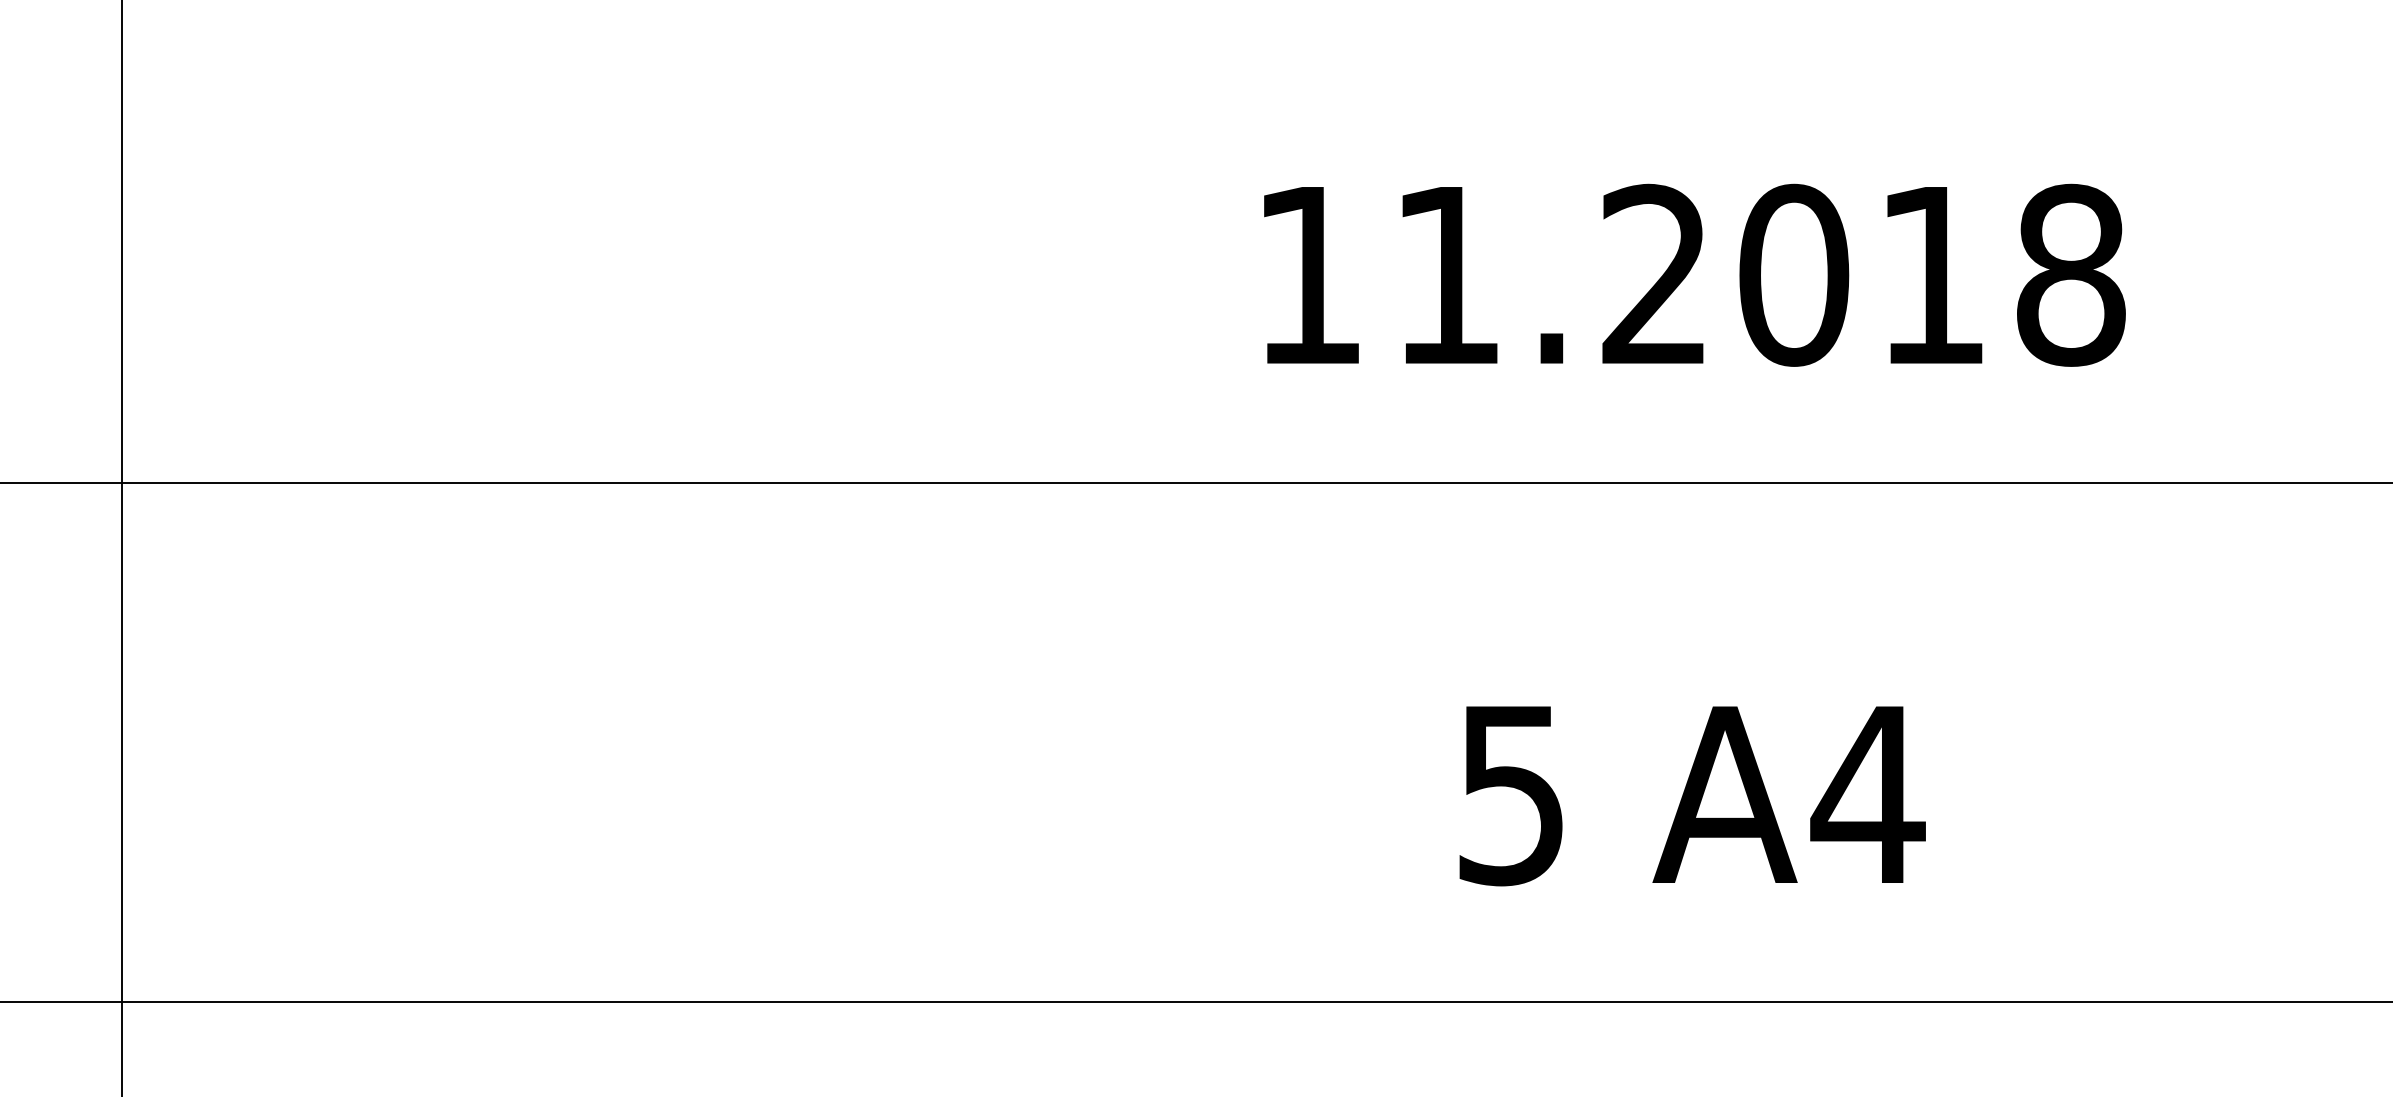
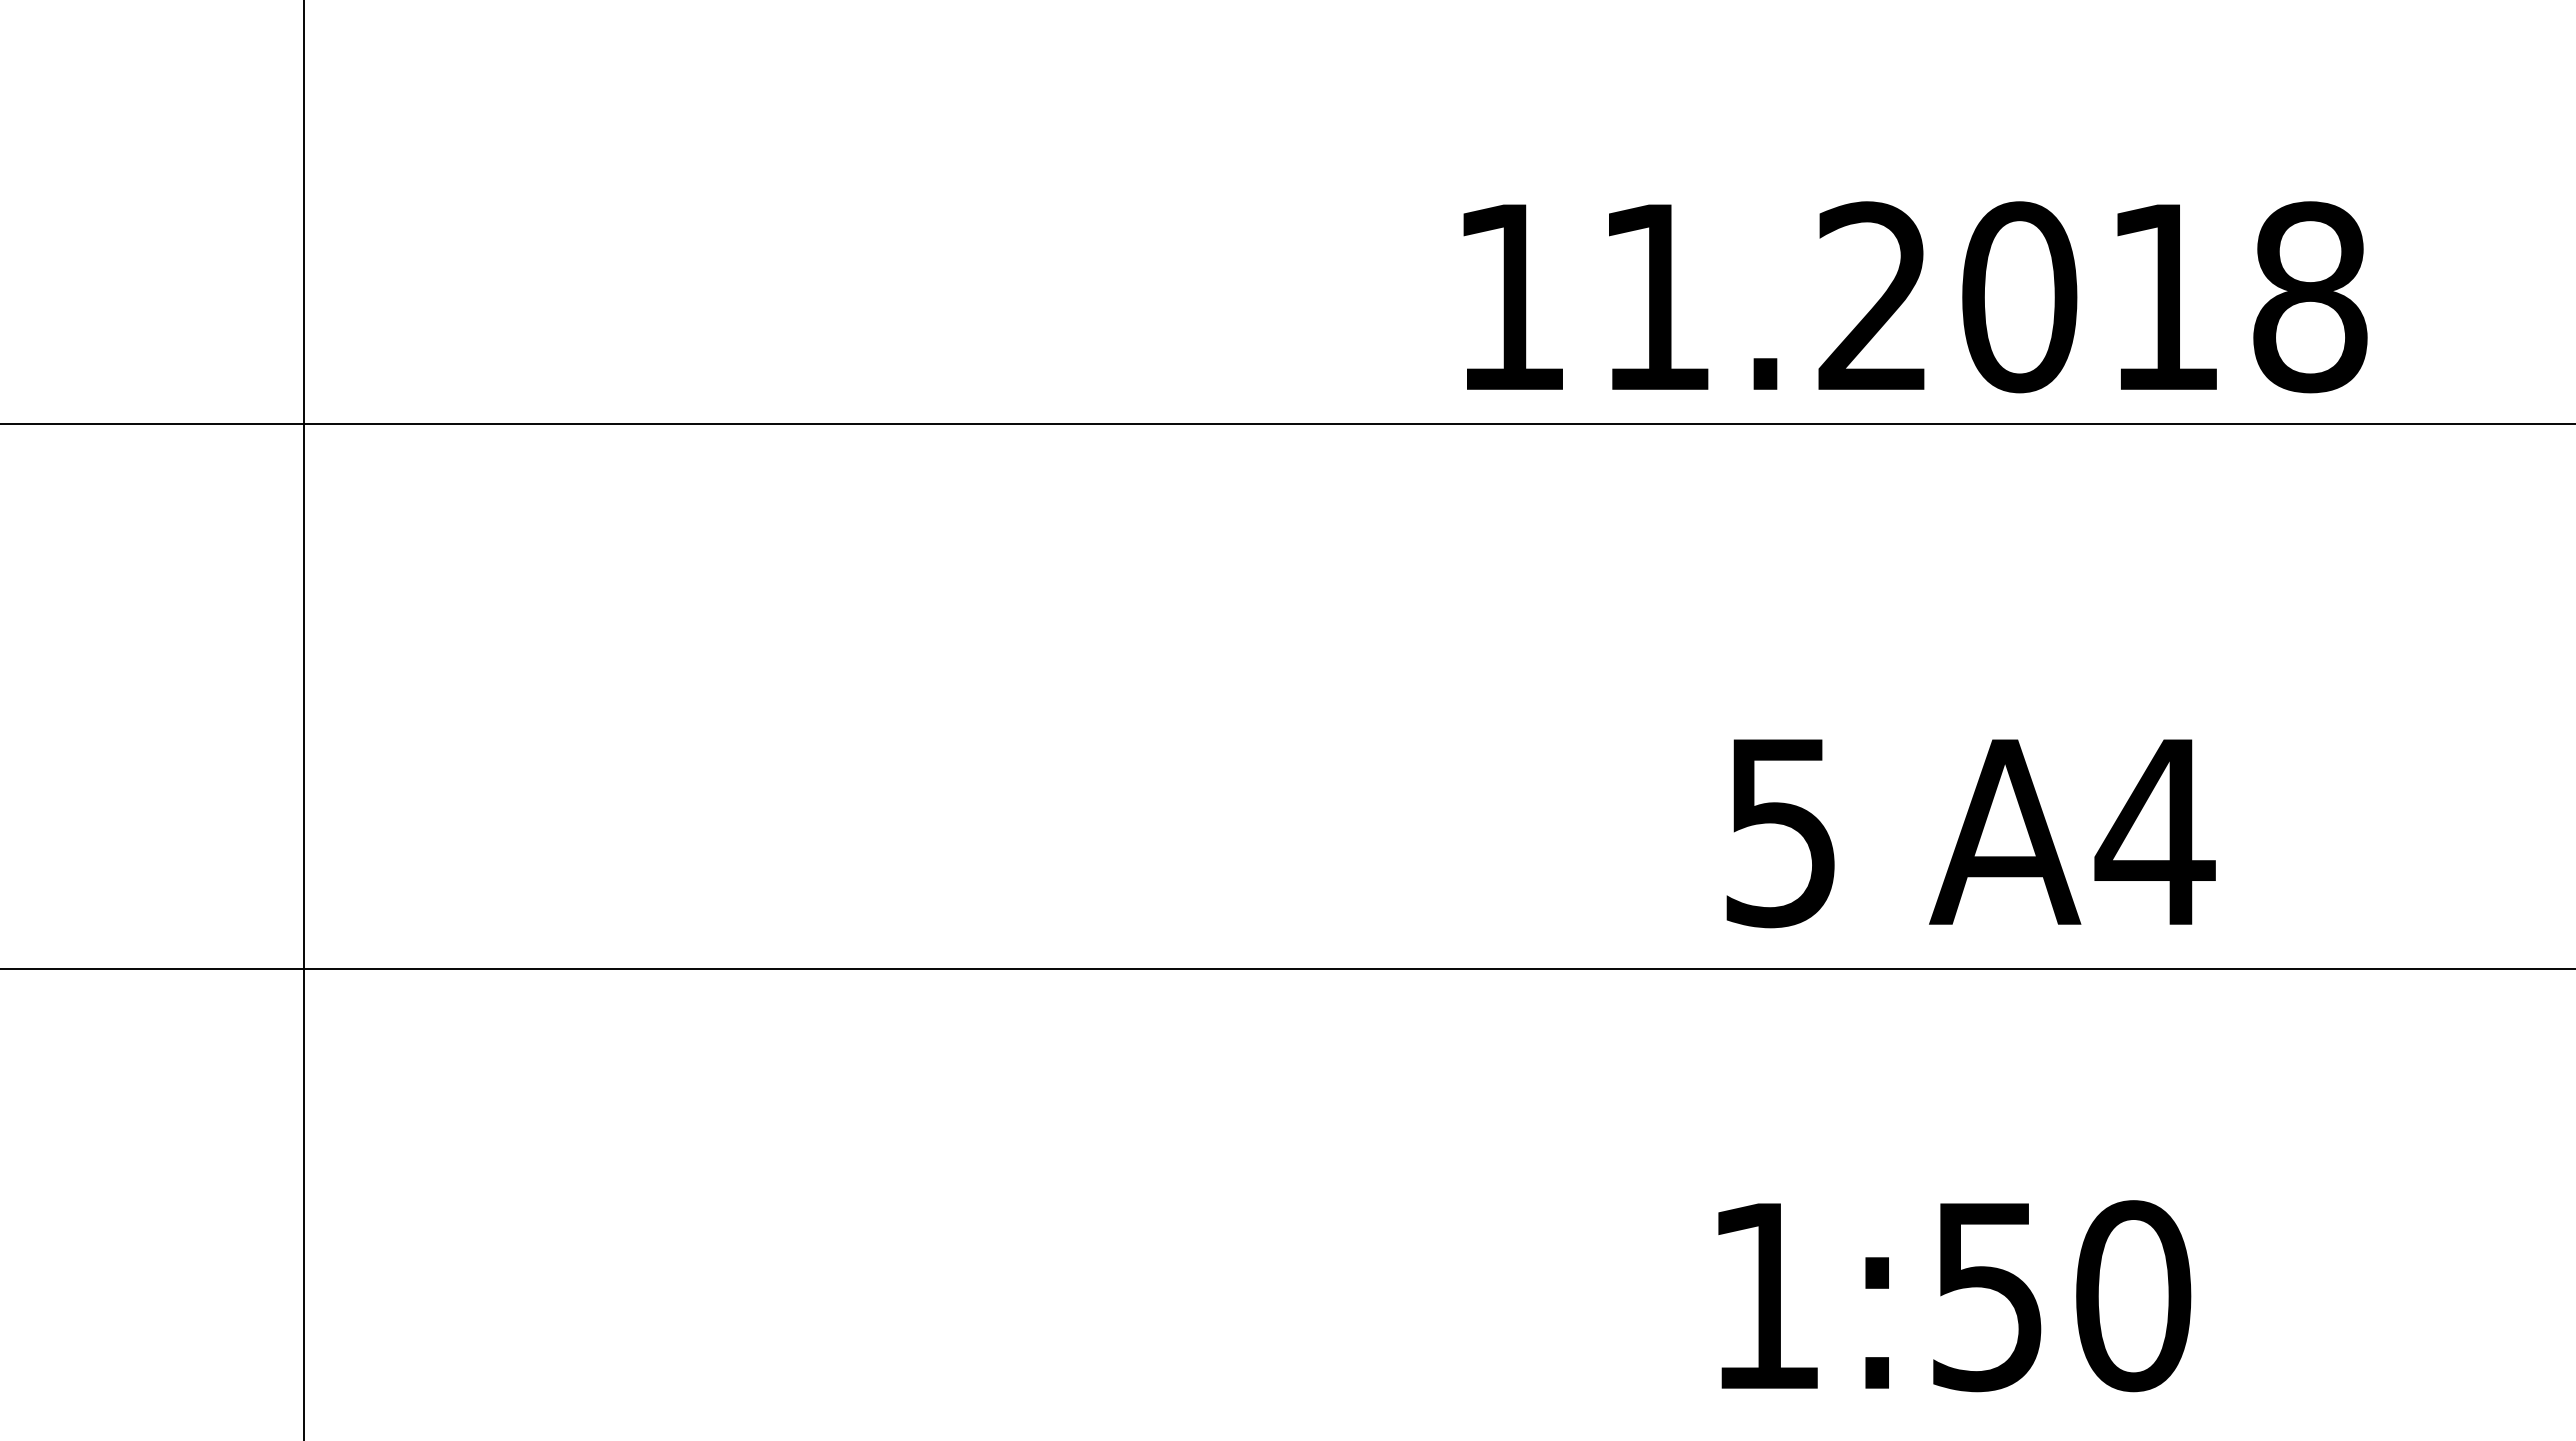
text: (1694, 275) -> (1915, 297), moved
text: (1692, 796) -> (1970, 833), moved

